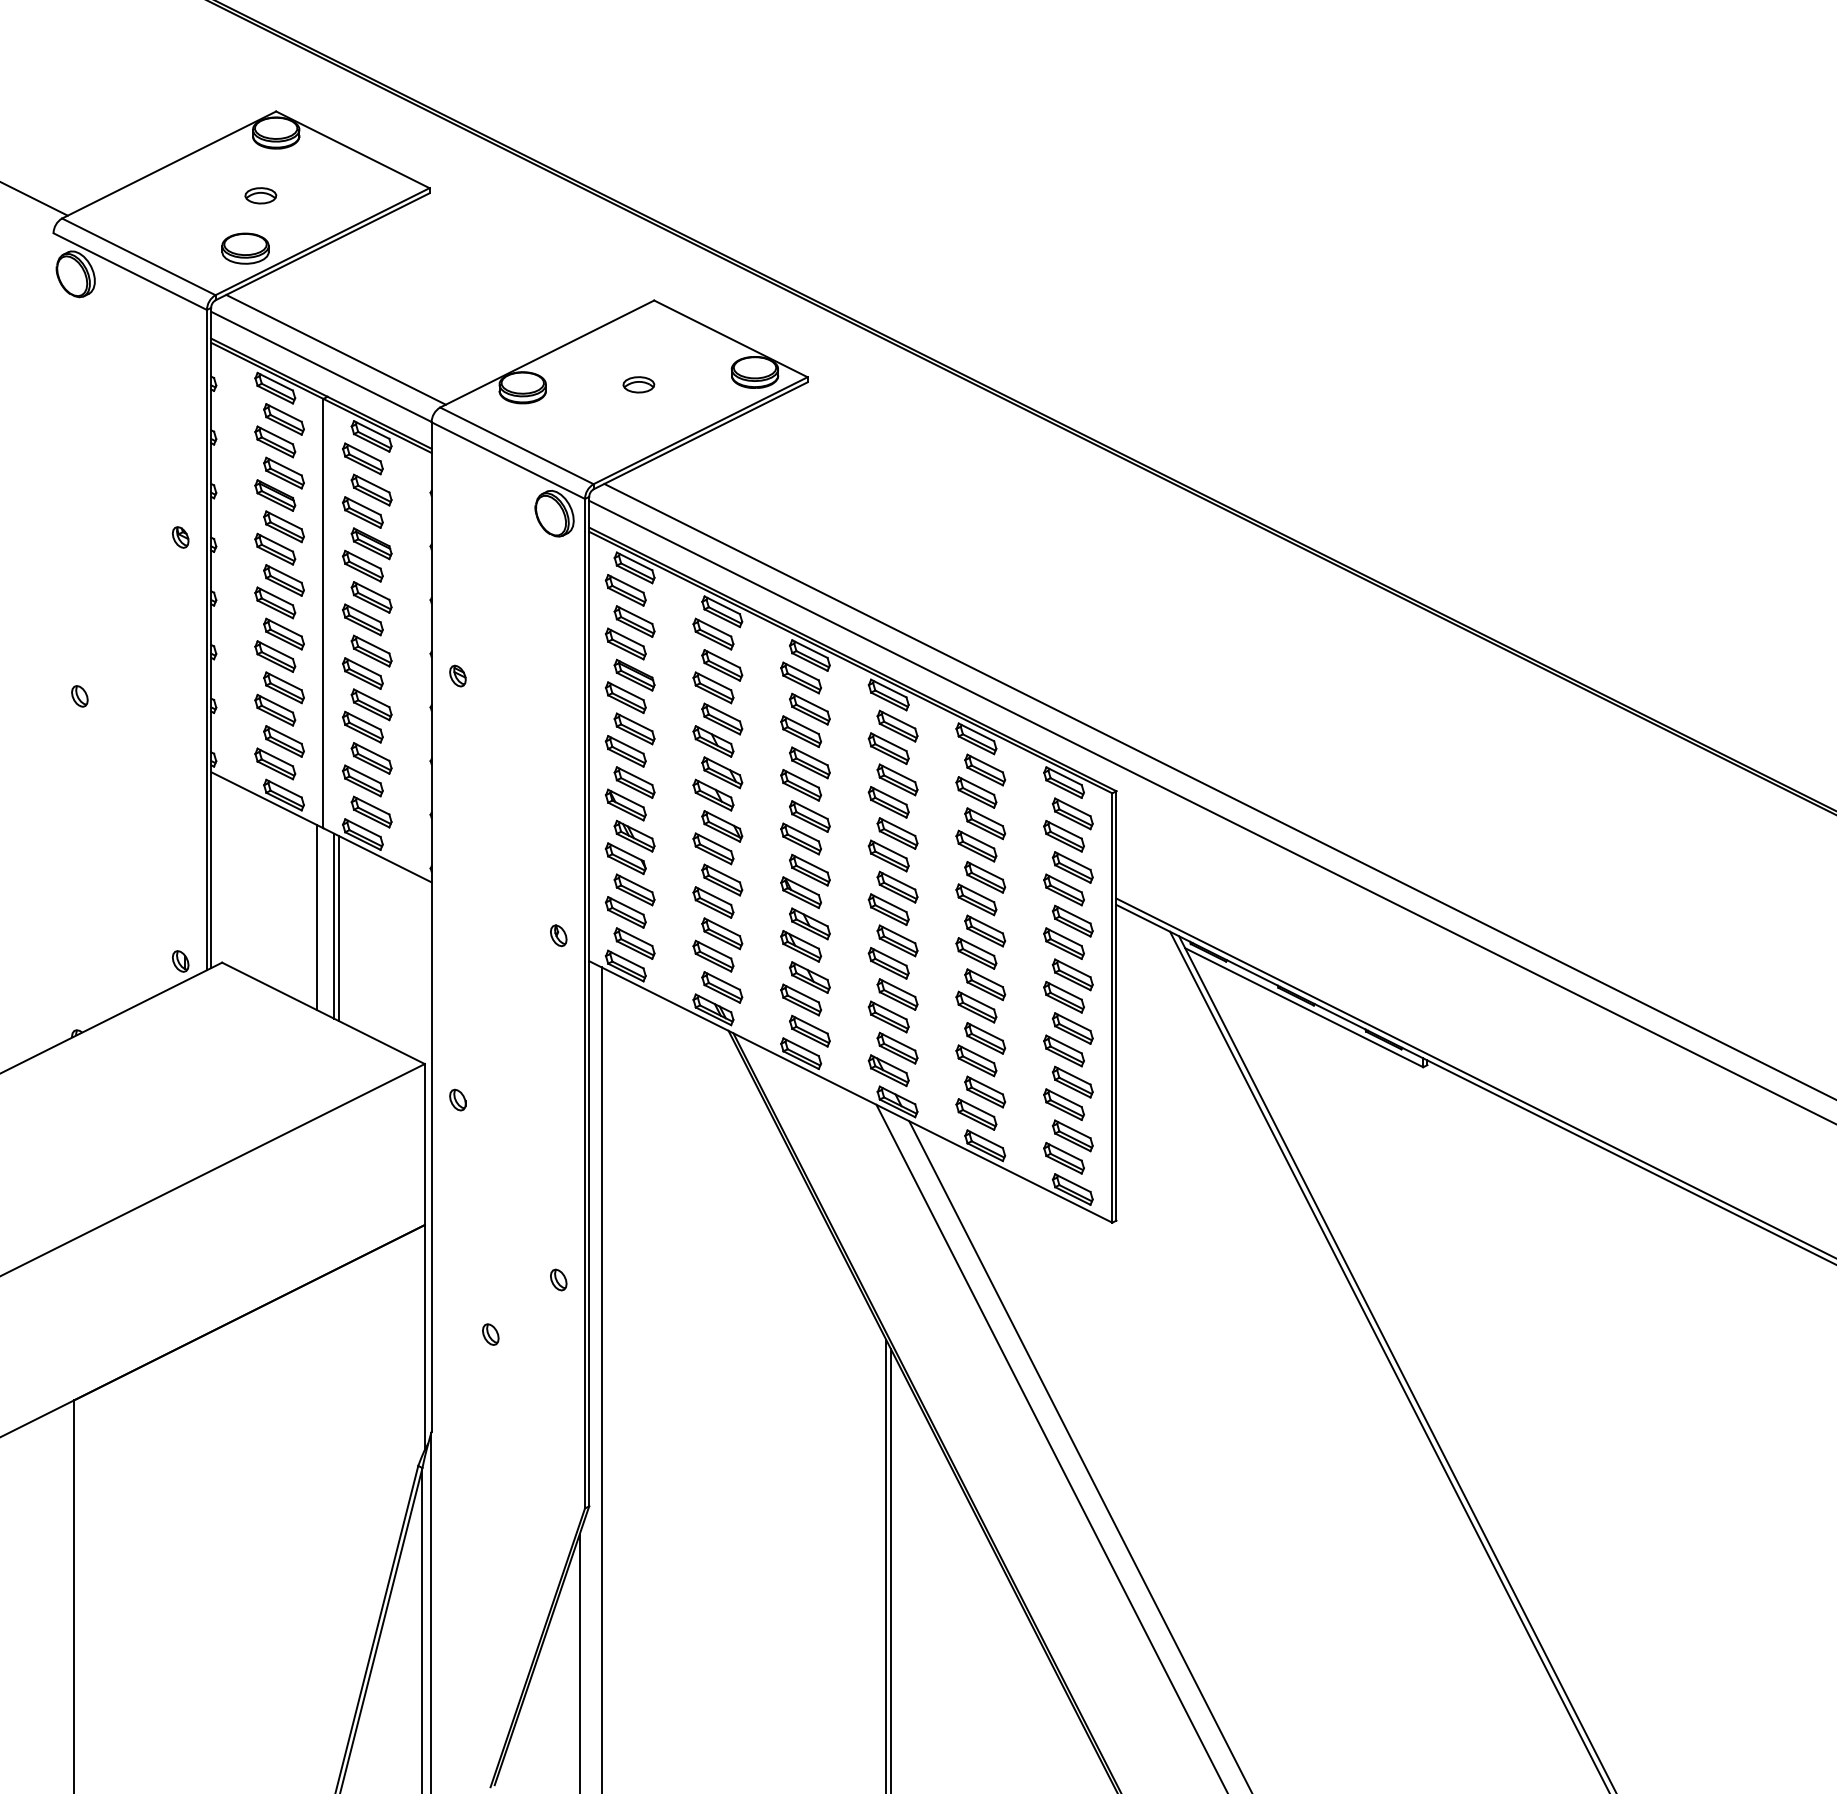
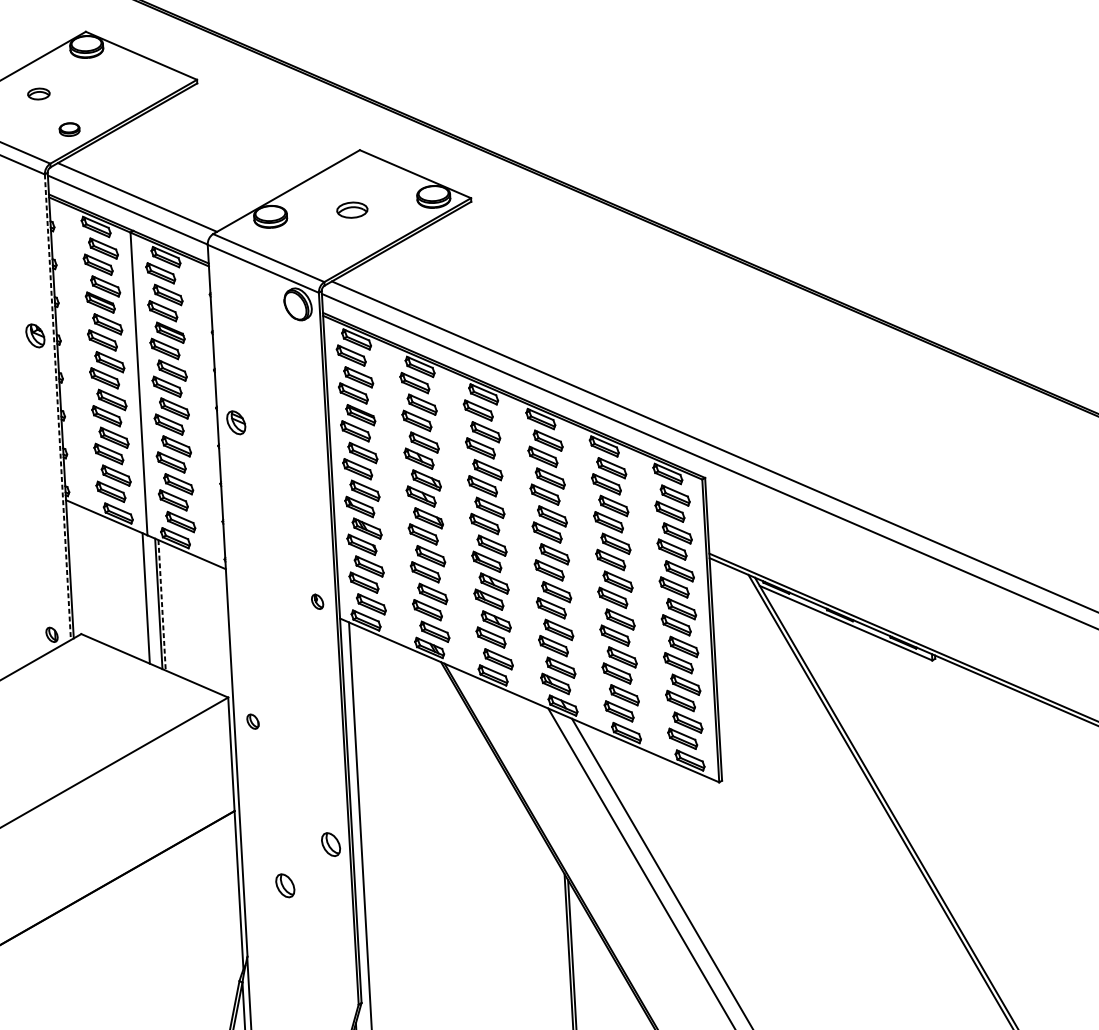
part: (260, 195) -> (38, 93), moved
part: (245, 248) -> (69, 129), size x0.6
part: (638, 384) -> (352, 210), size x1.4
part: (180, 537) -> (35, 335), size x1.6
line: (206, 640) -> (57, 407), solid -> dashed
part: (457, 675) -> (235, 422), size x1.6
line: (338, 928) -> (162, 605), solid -> dashed
part: (558, 1279) -> (330, 844), size x1.6
part: (490, 1334) -> (285, 885), size x1.6

